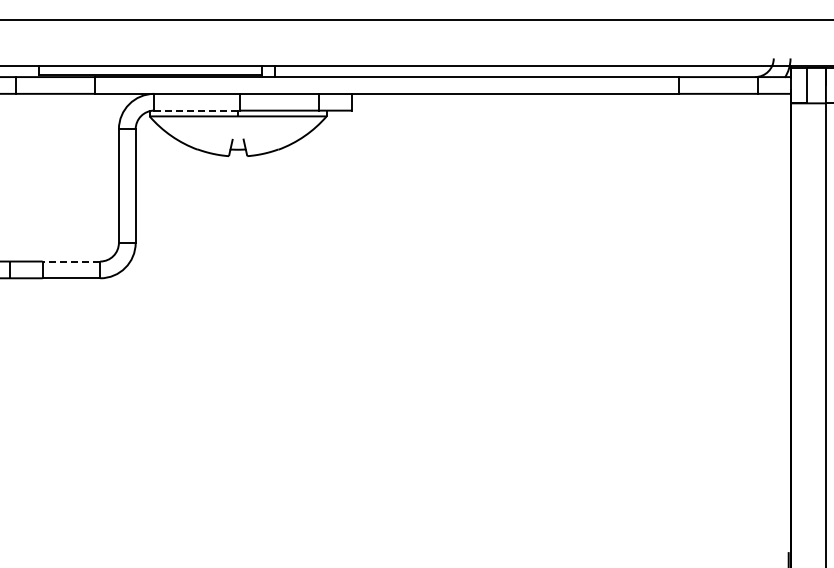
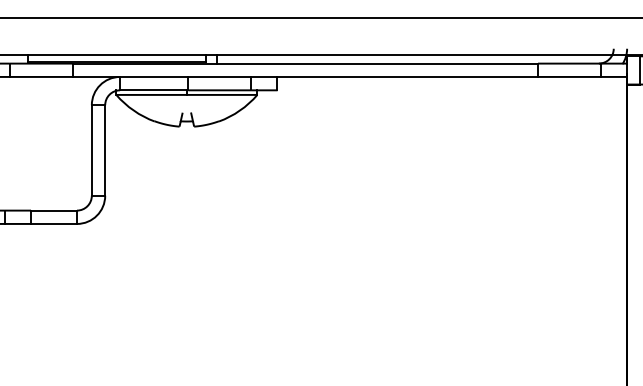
line: (197, 110) -> (154, 90), dashed -> solid
line: (71, 261) -> (54, 210), dashed -> solid

